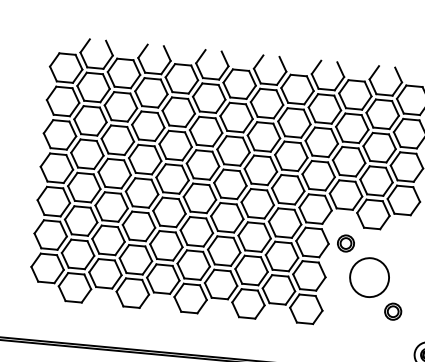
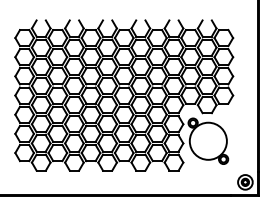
circle: (368, 276) -> (207, 140), size x1.67

